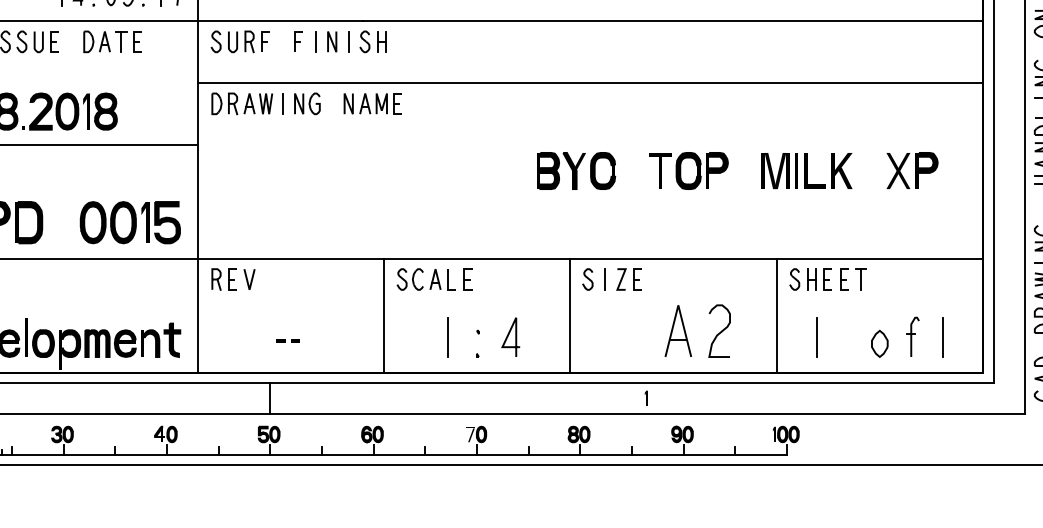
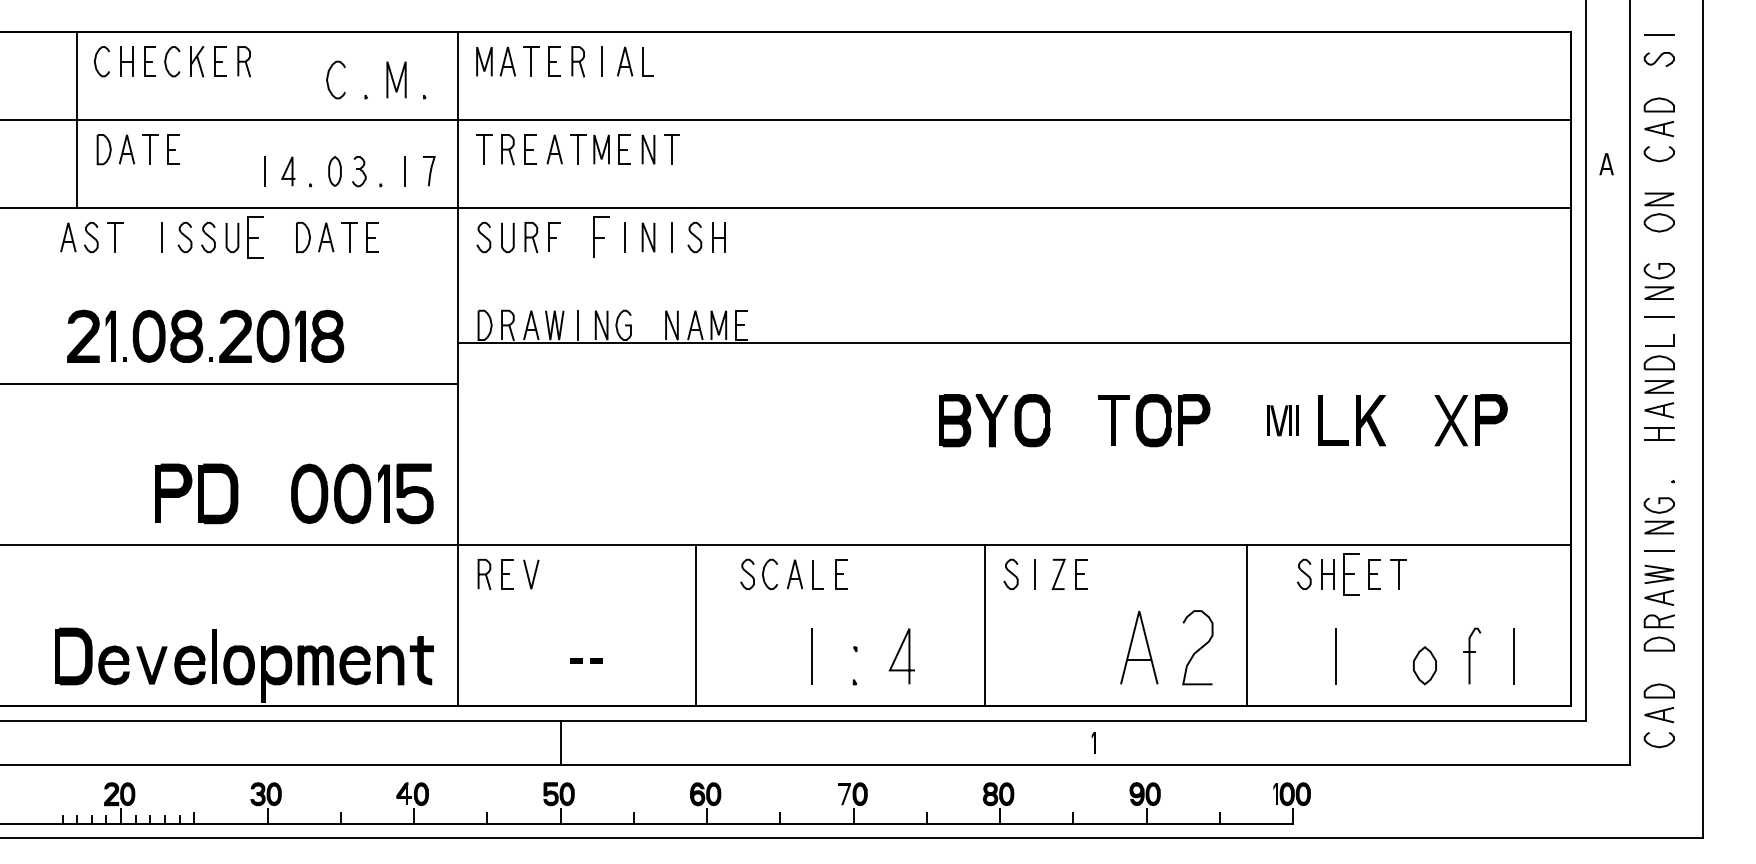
part: (55, 41) -> (255, 237), size x1.4
part: (299, 41) -> (601, 236), size x1.4
line: (590, 83) -> (1014, 343), moved
part: (779, 170) -> (1282, 420), size x0.6
part: (828, 279) -> (1351, 574), size x1.4
line: (383, 315) -> (695, 625), moved
line: (776, 315) -> (1247, 625), moved

